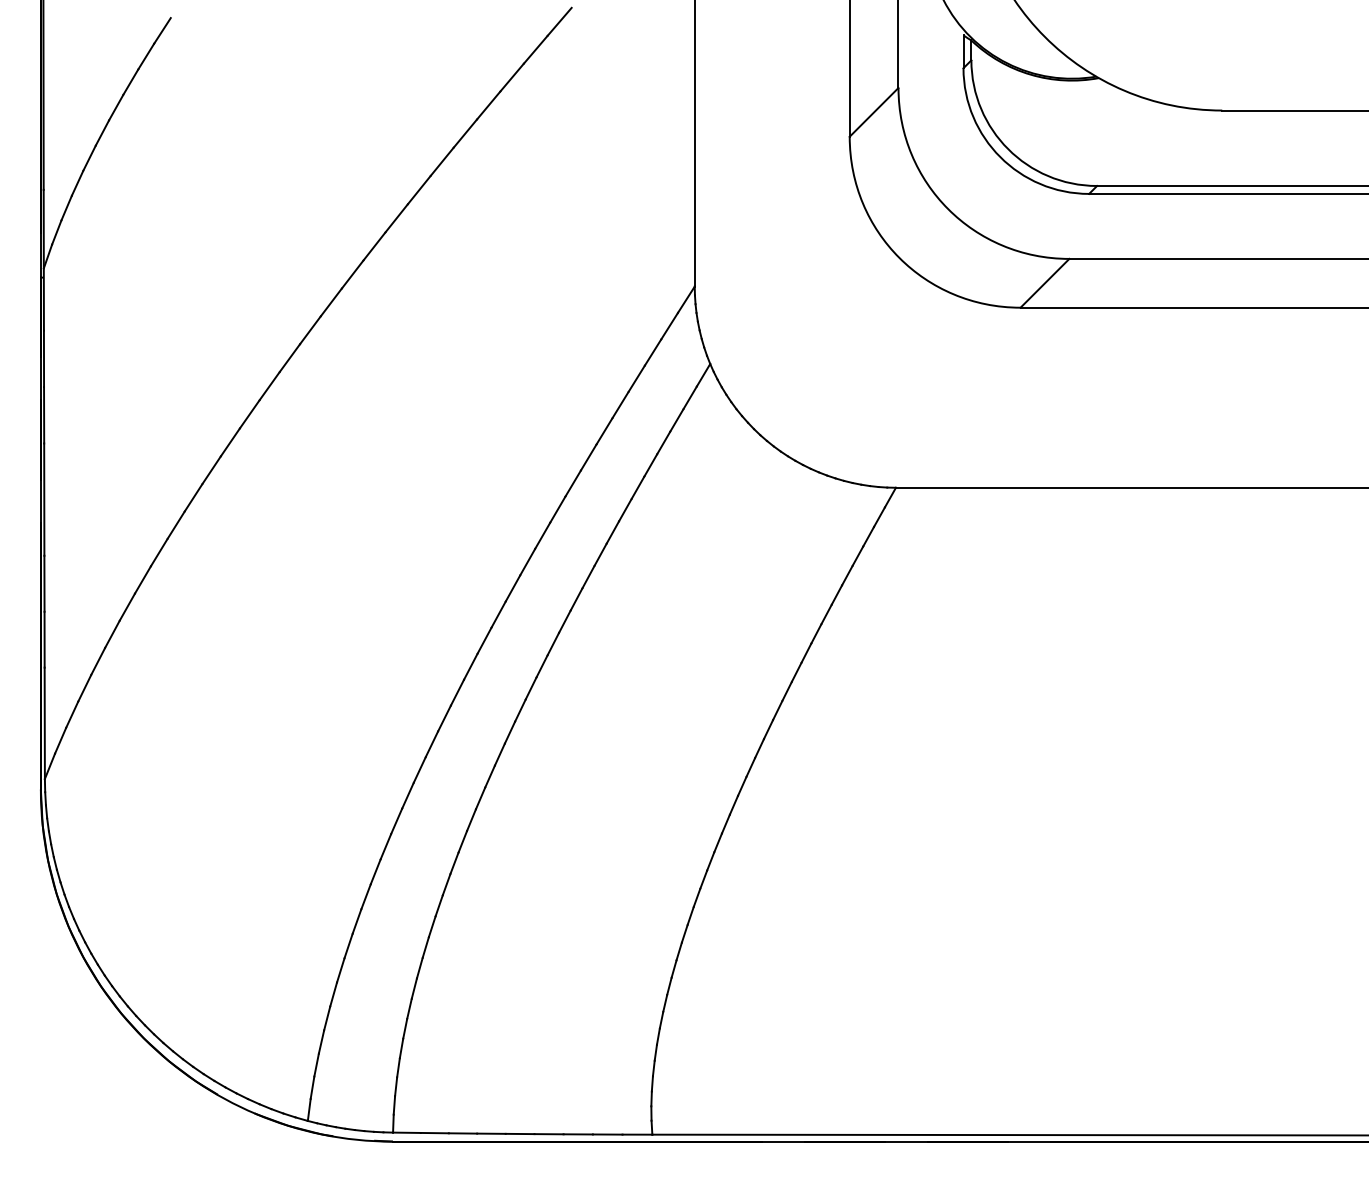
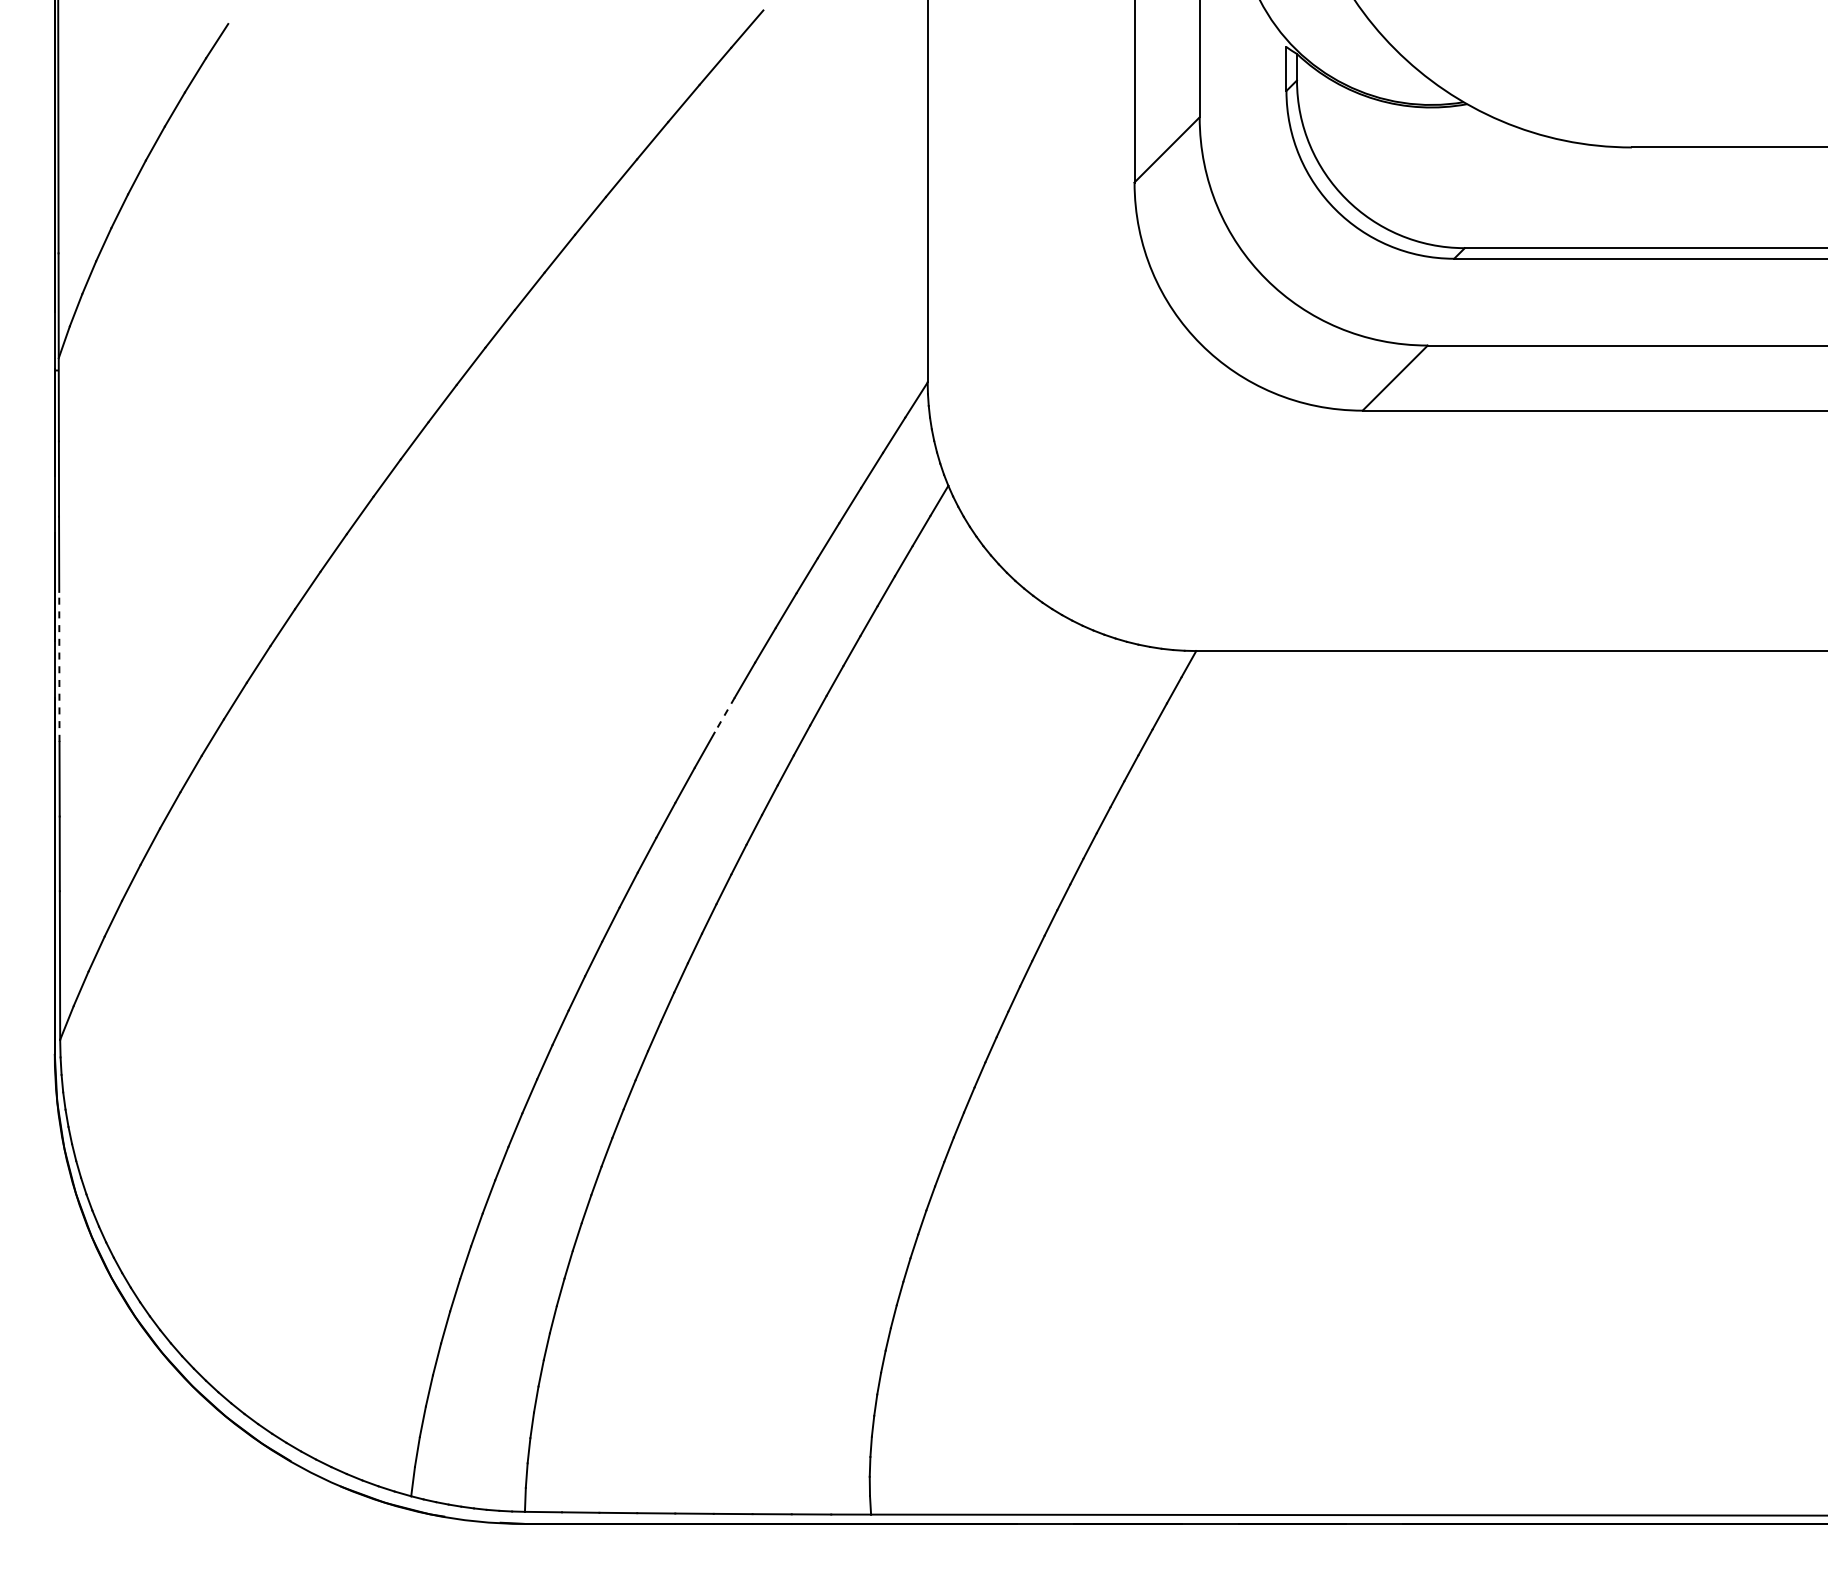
line: (44, 499) -> (59, 666), solid -> dashed
line: (542, 536) -> (724, 715), solid -> dashed

